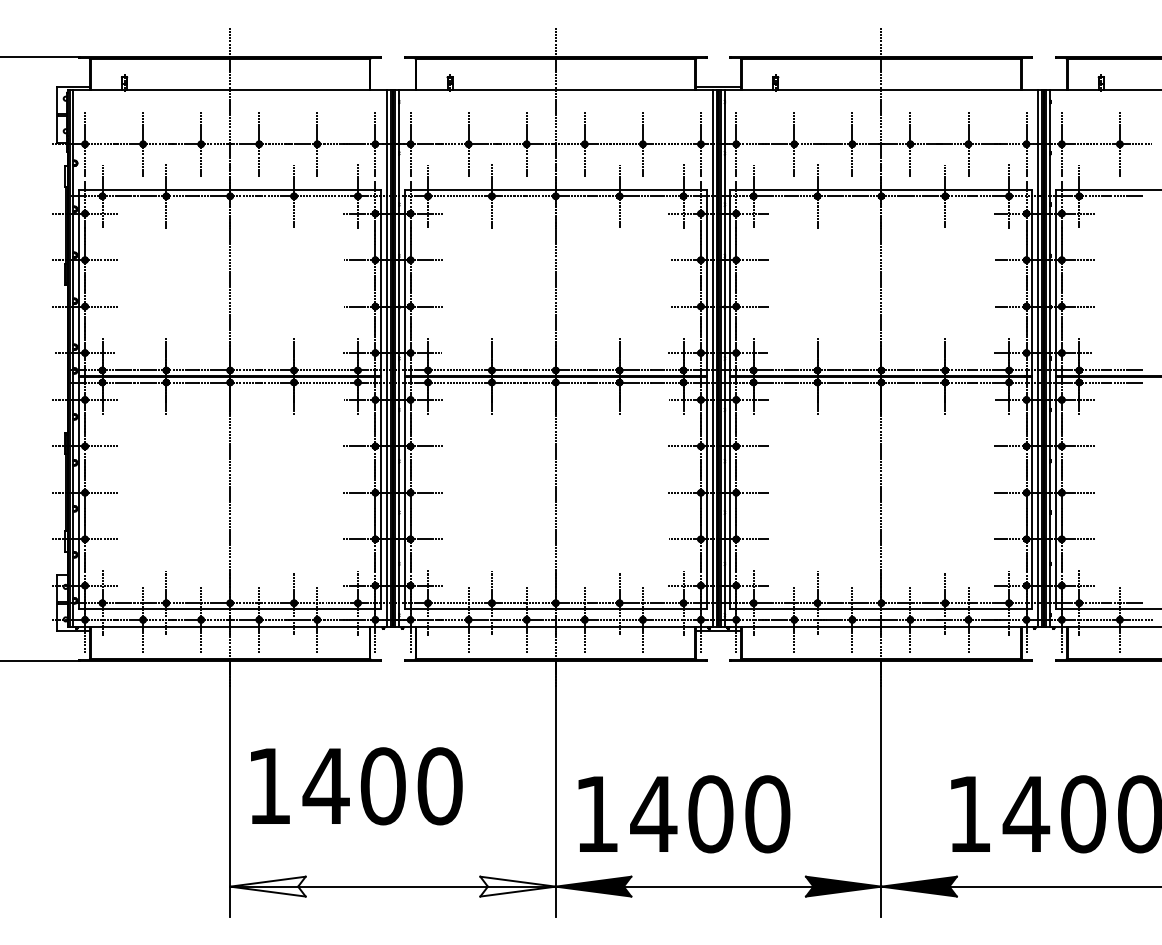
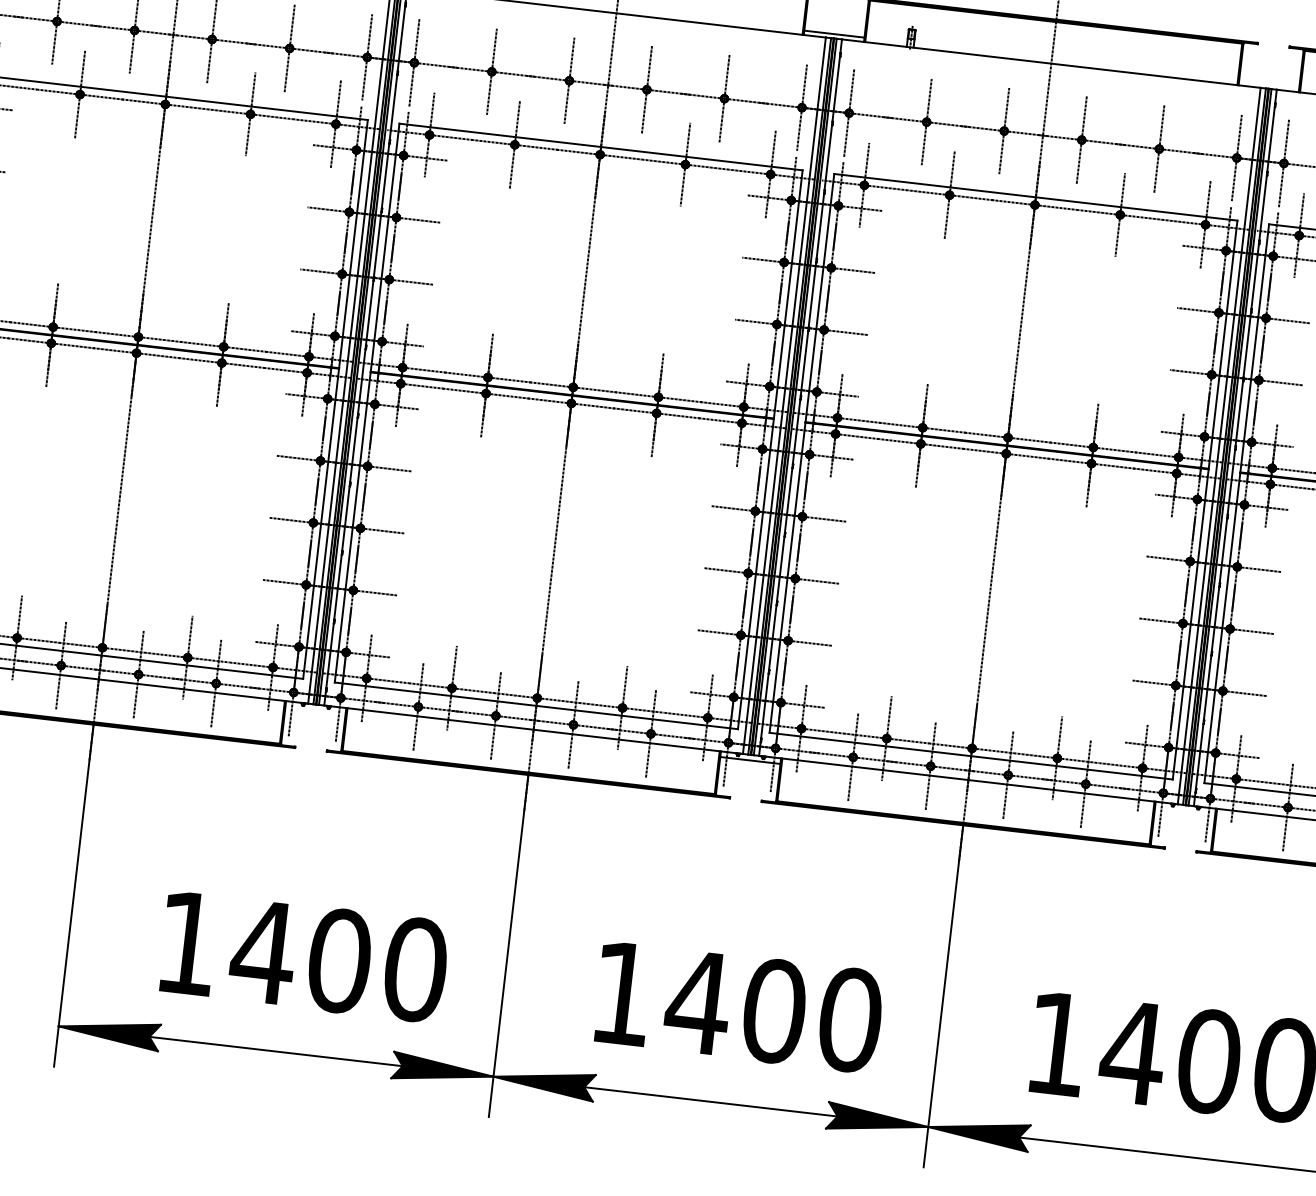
text: (356, 786) -> (303, 957), moved
text: (684, 814) -> (739, 1007), moved
fill: (267, 886) -> (108, 1031), added
fill: (517, 886) -> (442, 1070), added

